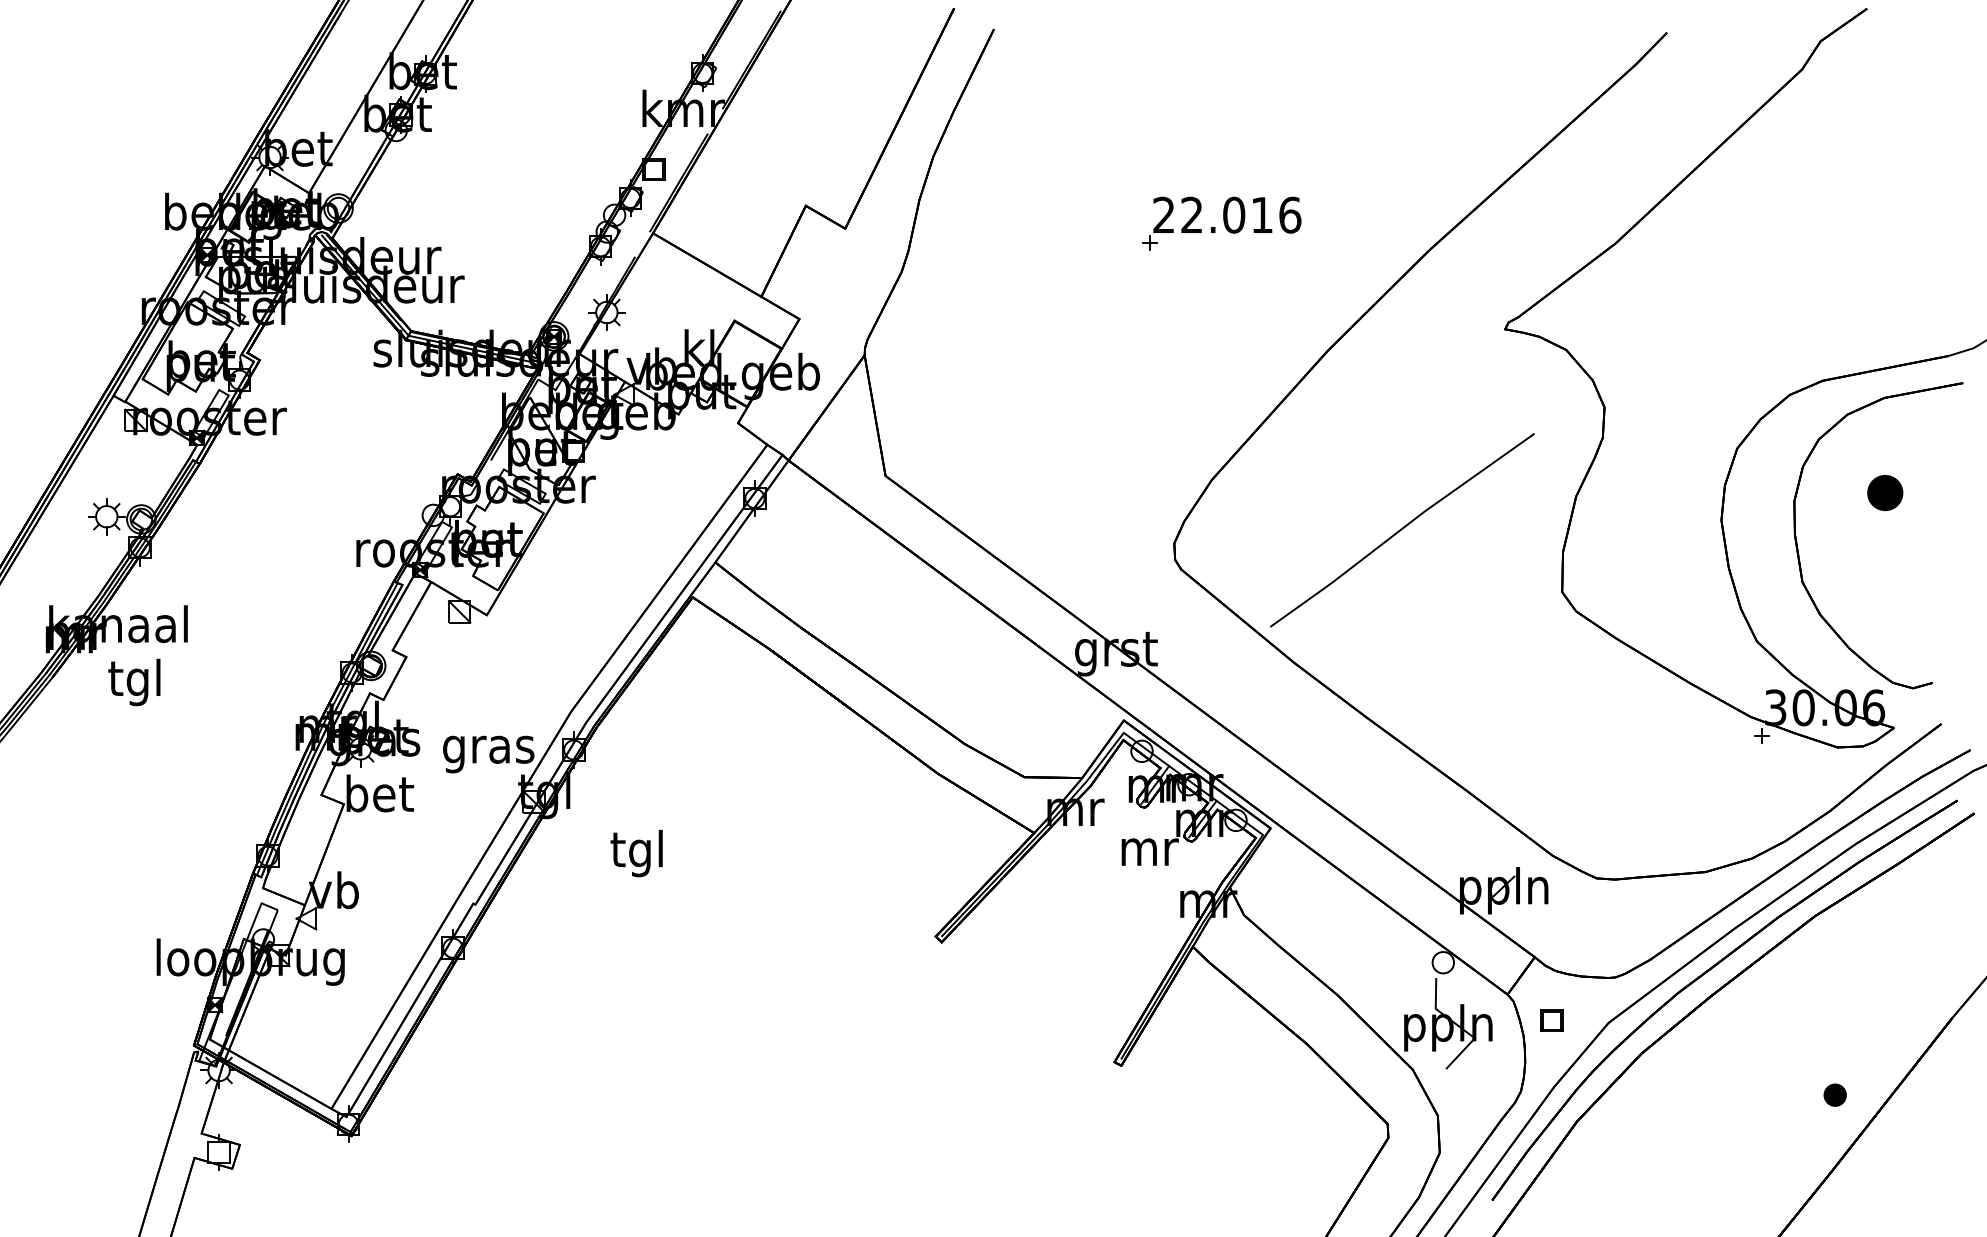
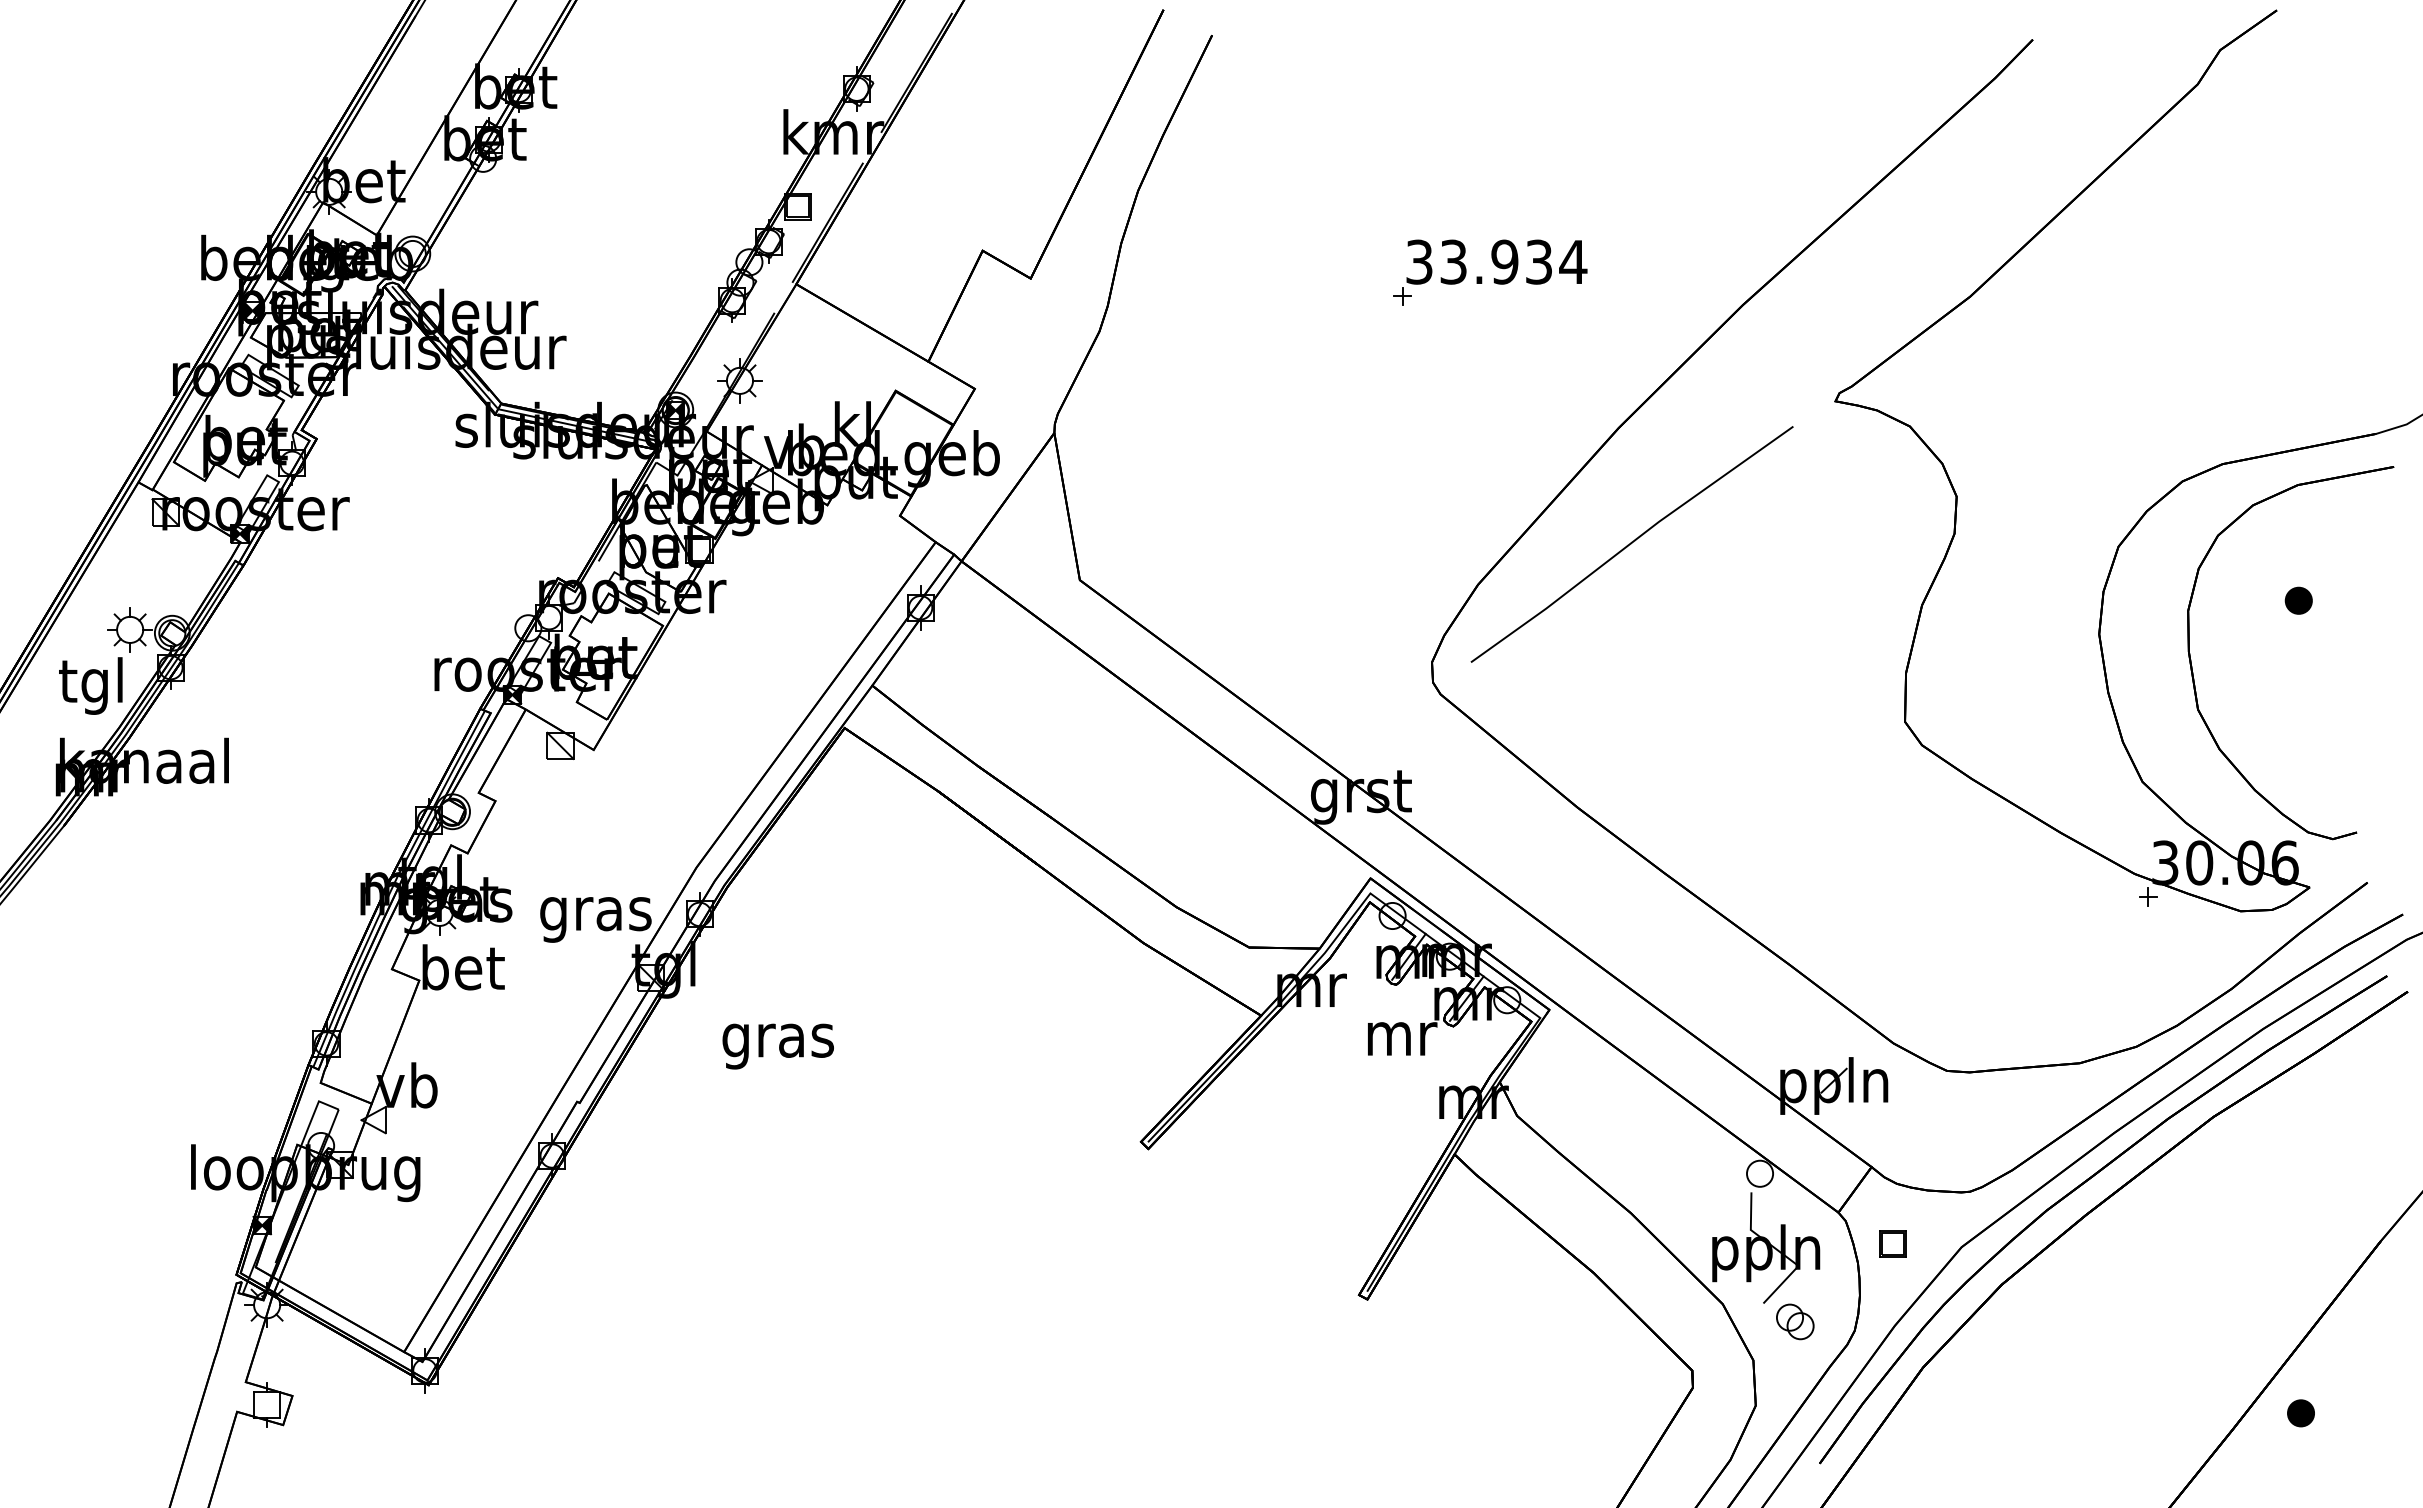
text: (1227, 214) -> (1496, 261), 22.016 -> 33.934
part: (1884, 492) -> (2298, 600), size x0.62
line: (1401, 530) -> (1631, 544), moved
text: (134, 682) -> (90, 685), moved
text: (637, 853) -> (777, 1040), tgl -> gras
part: (1472, 1083) -> (1795, 1321), added
part: (1834, 1095) -> (2300, 1413), moved

